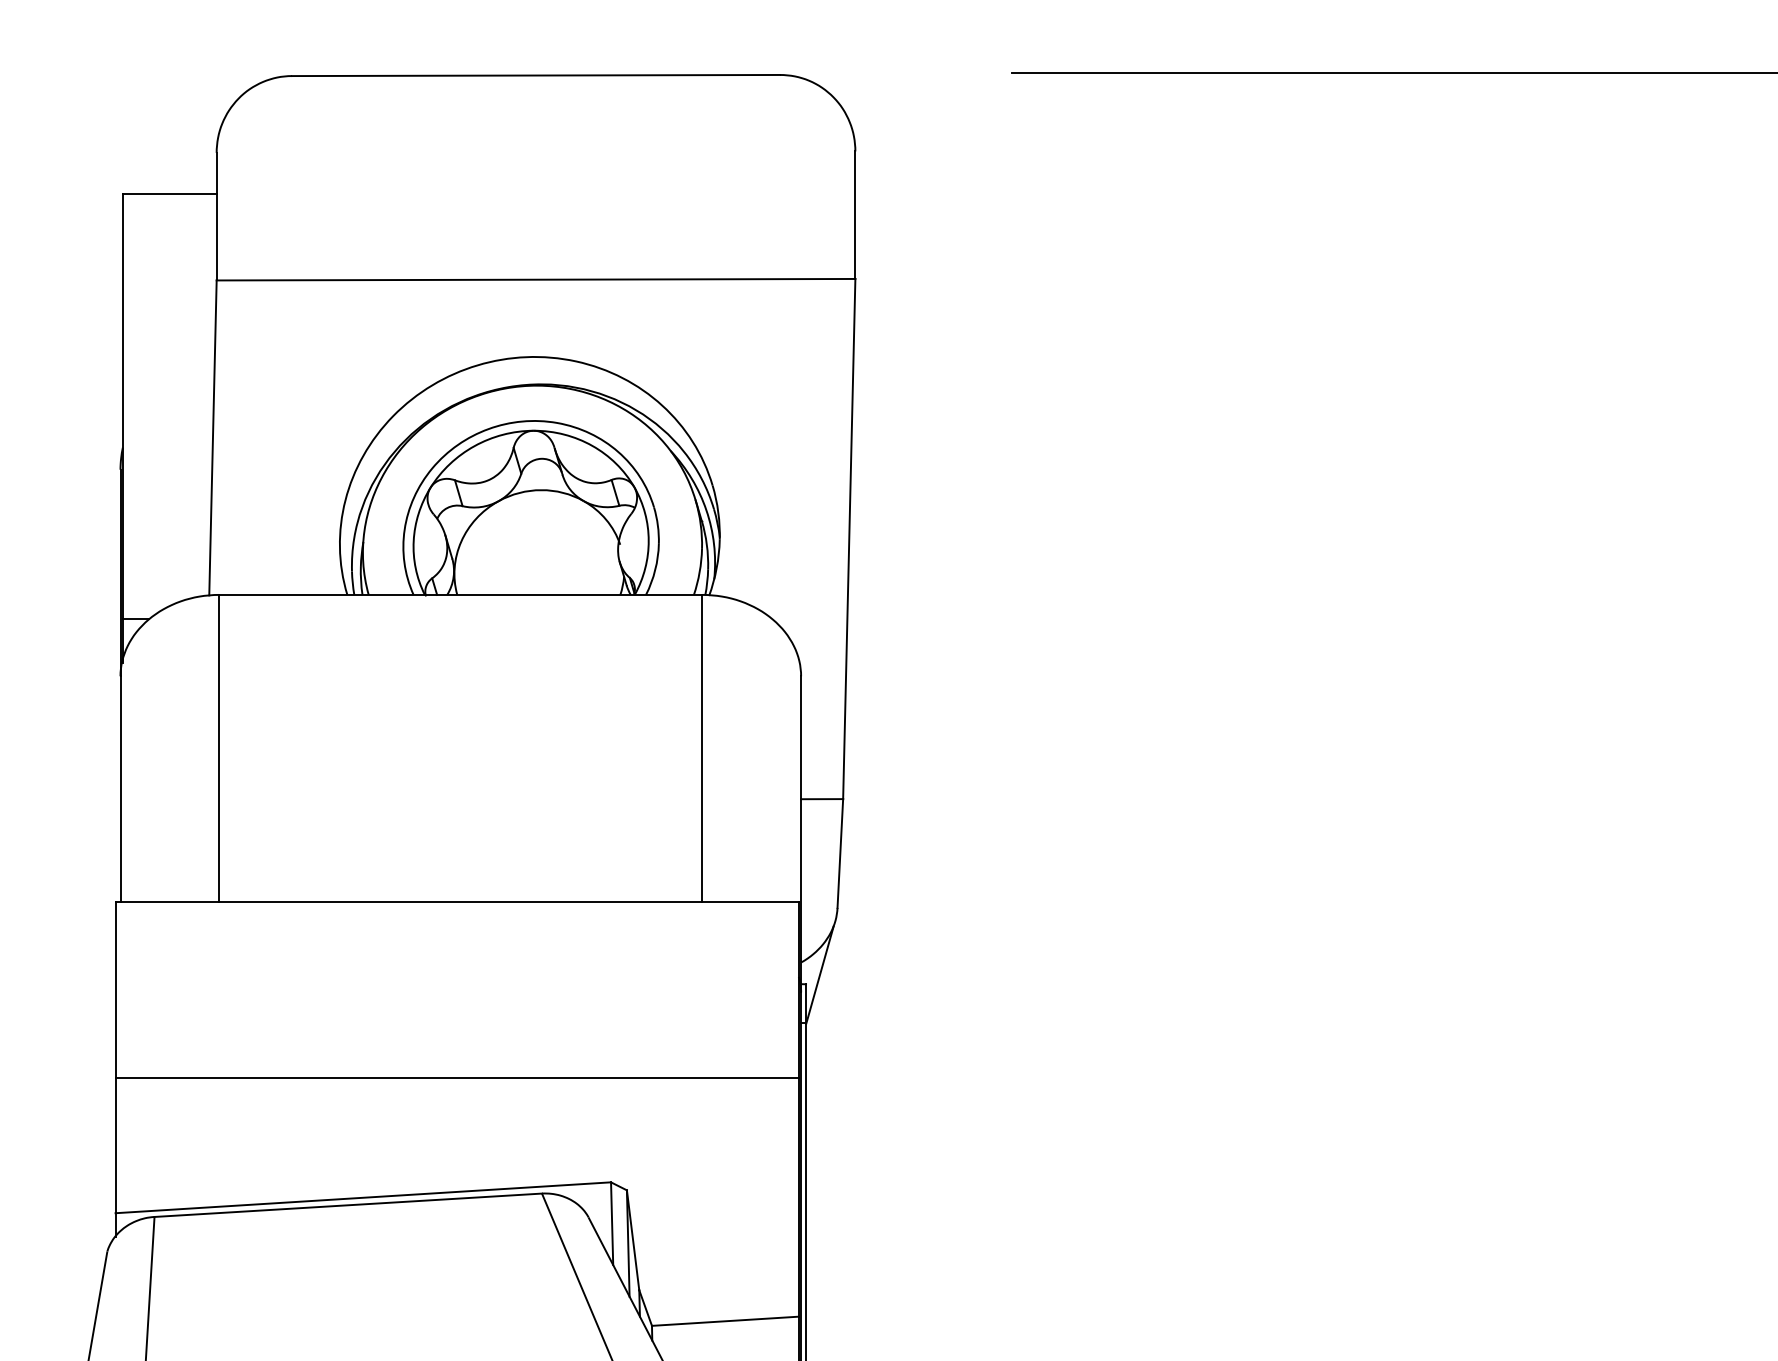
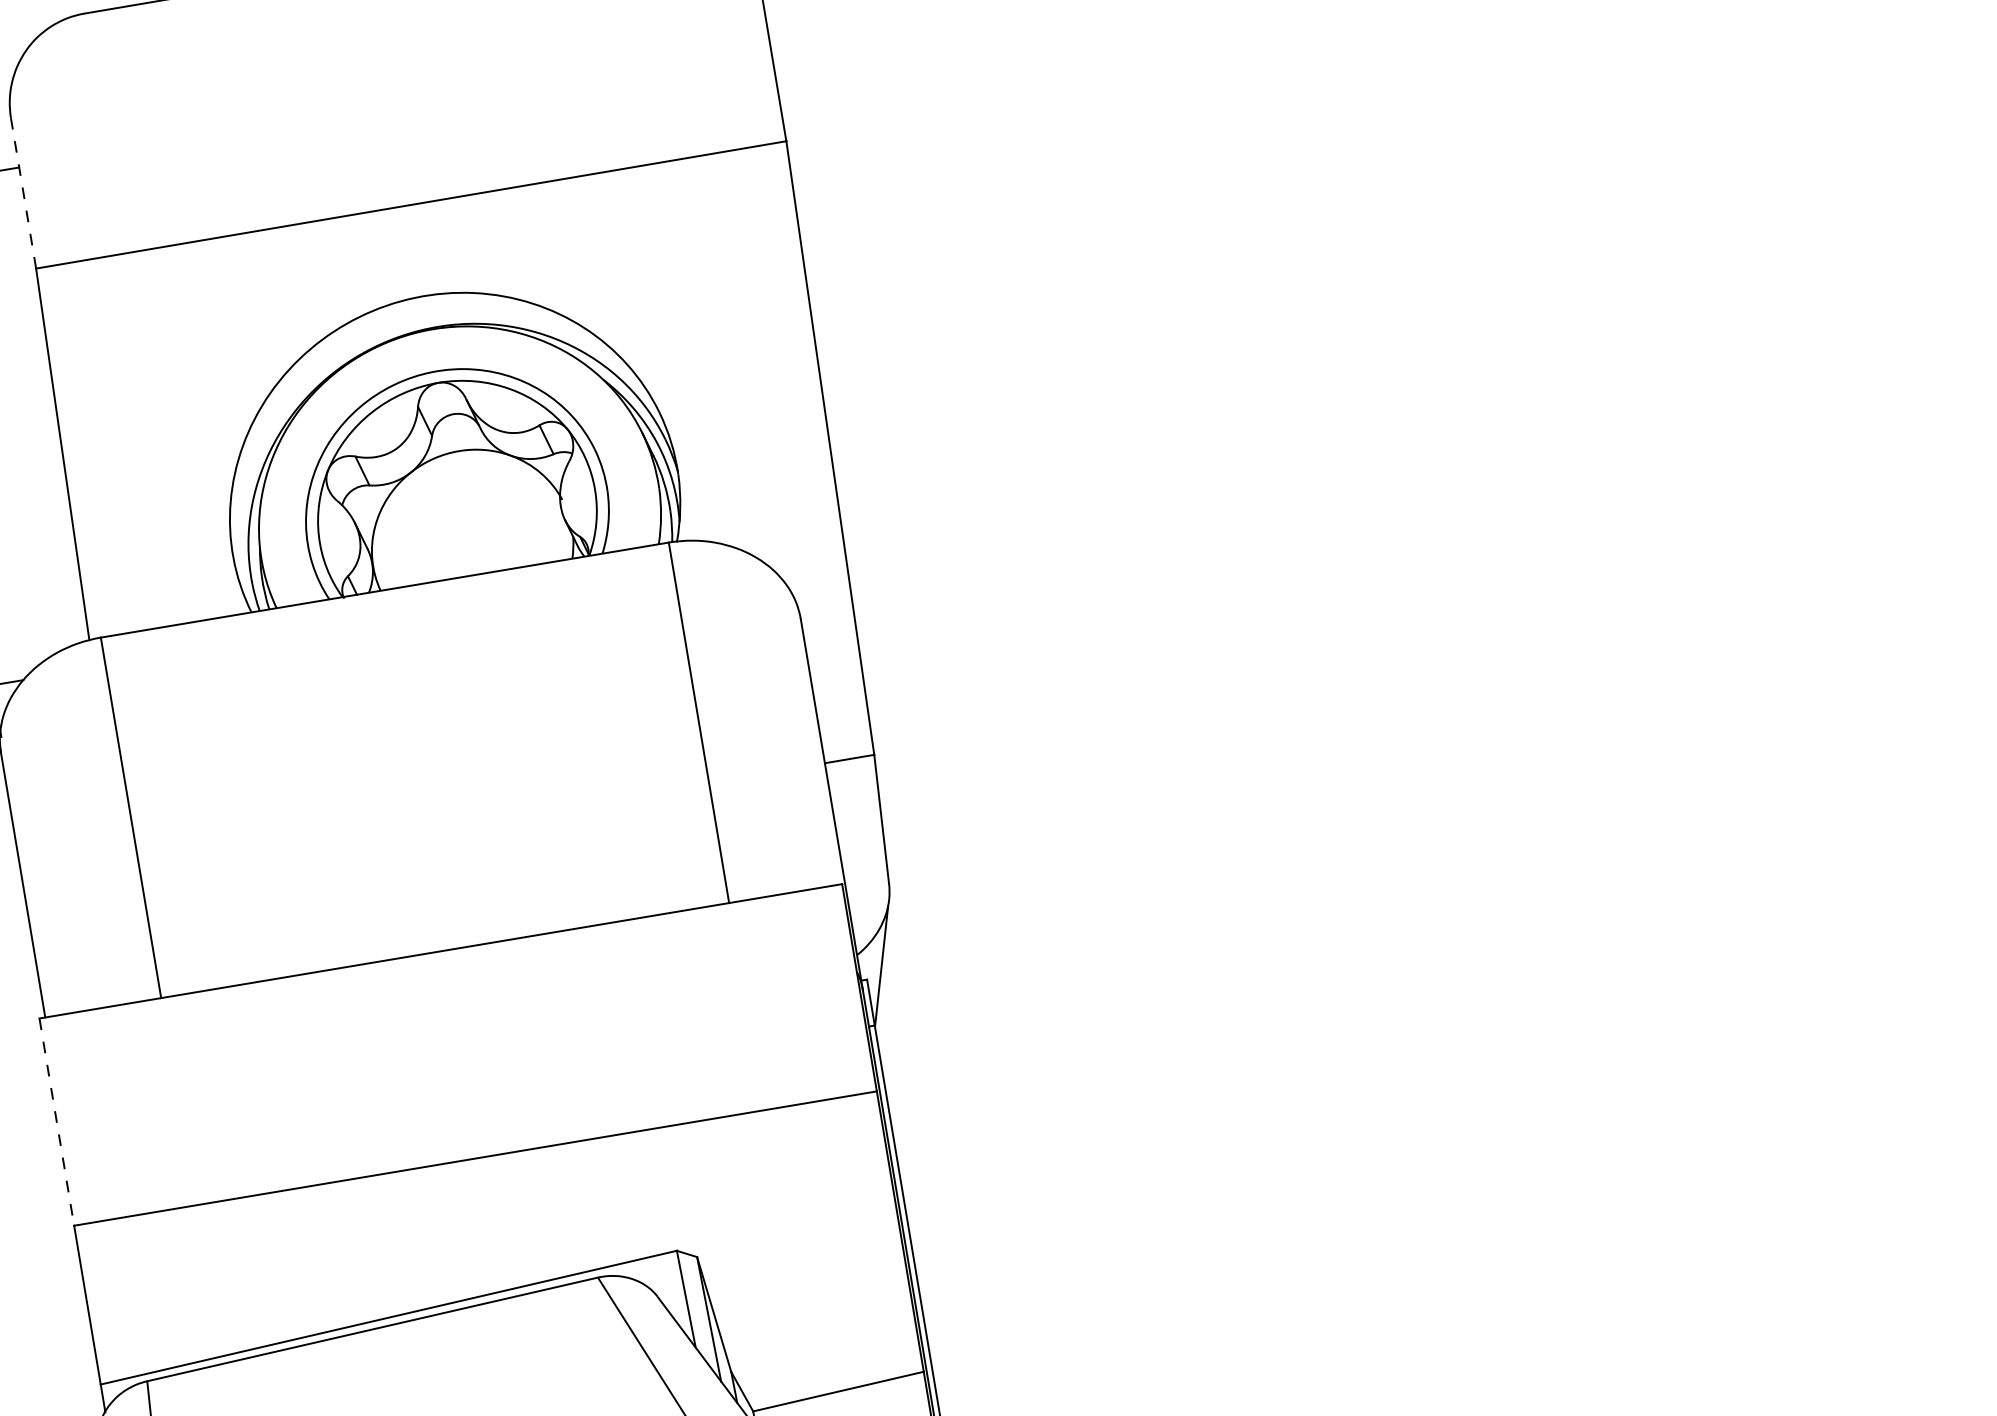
line: (216, 216) -> (23, 193), solid -> dashed
line: (115, 990) -> (56, 1122), solid -> dashed

